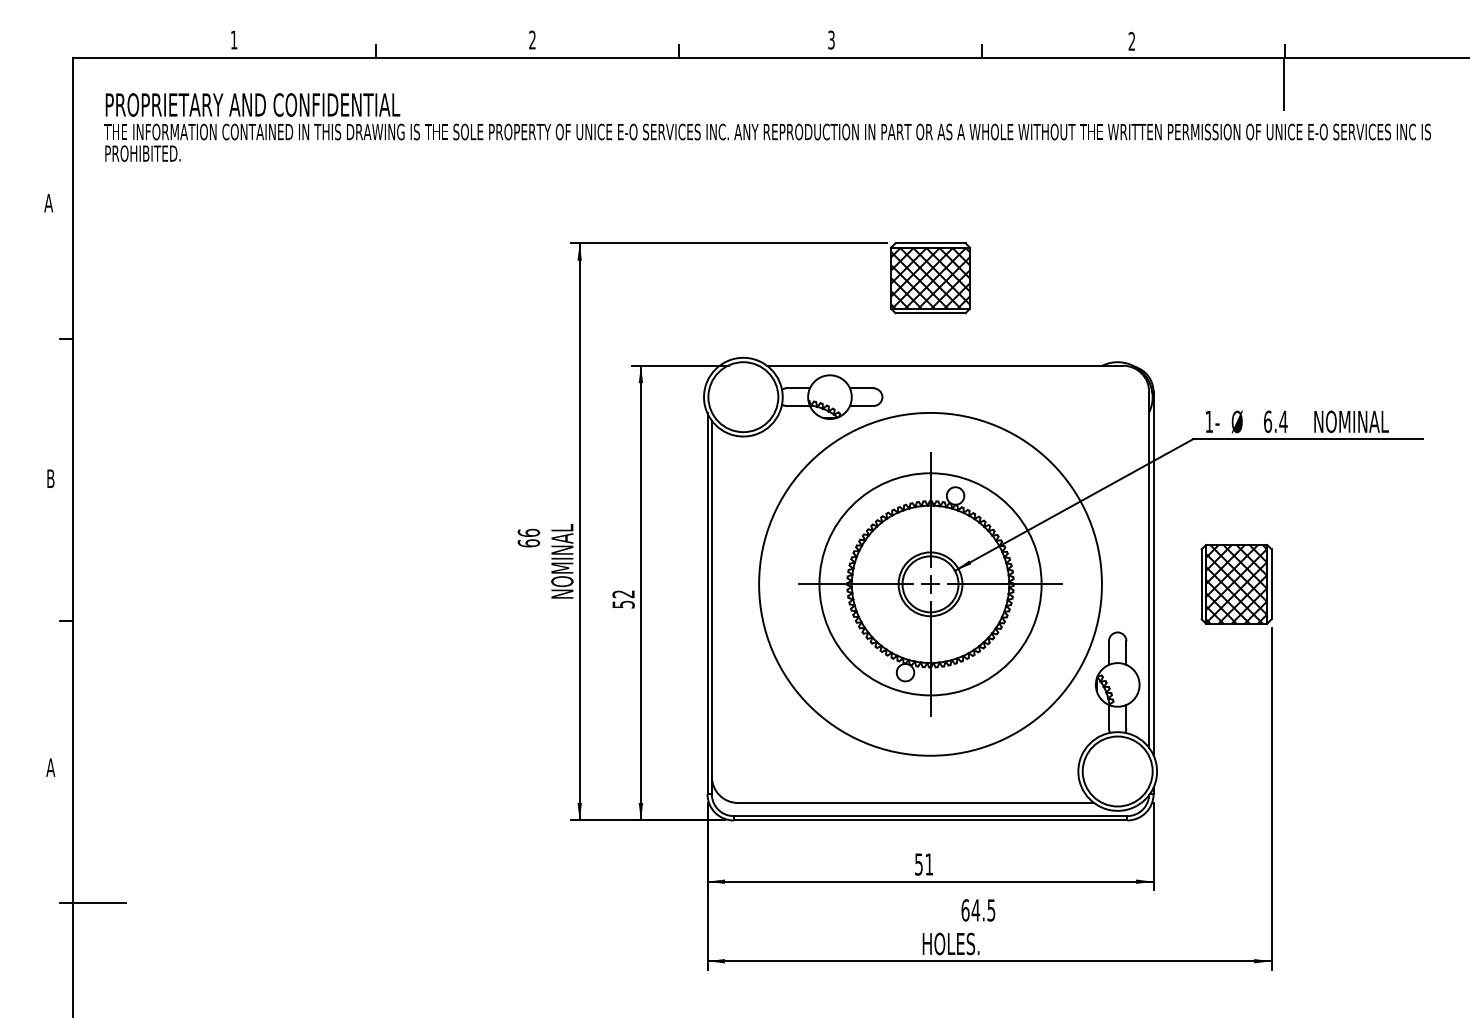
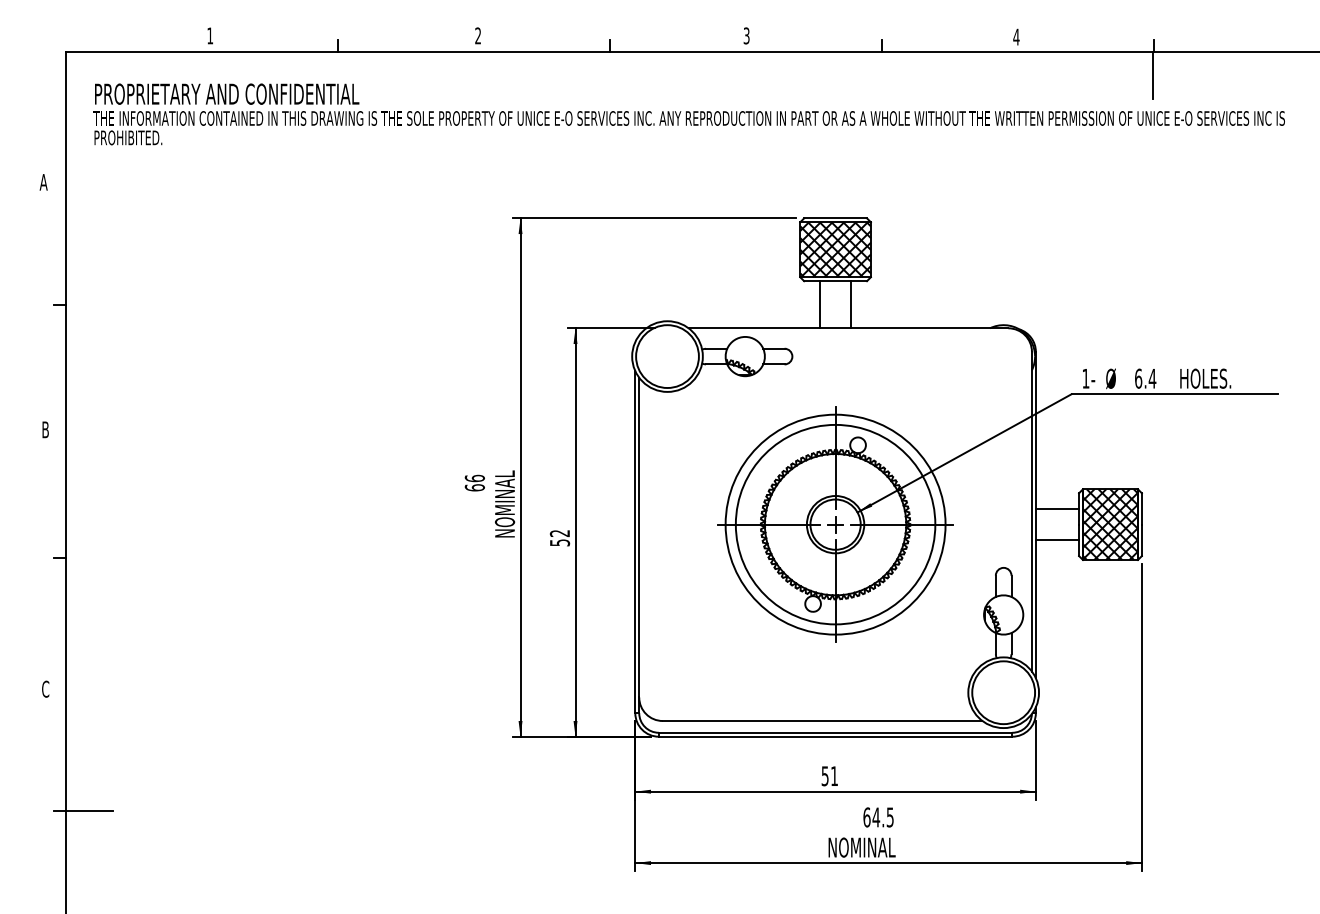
text: (1131, 40) -> (1016, 36), 2 -> 4
line: (913, 339) -> (820, 304), added
line: (948, 339) -> (851, 304), added
text: (1352, 421) -> (1214, 378), NOMINAL -> HOLES.
line: (1177, 566) -> (1057, 508), added
circle: (930, 583) -> (835, 523), size x0.71
line: (1177, 601) -> (1057, 540), added
text: (50, 767) -> (45, 689), A -> C
text: (960, 943) -> (862, 847), HOLES. -> NOMINAL

